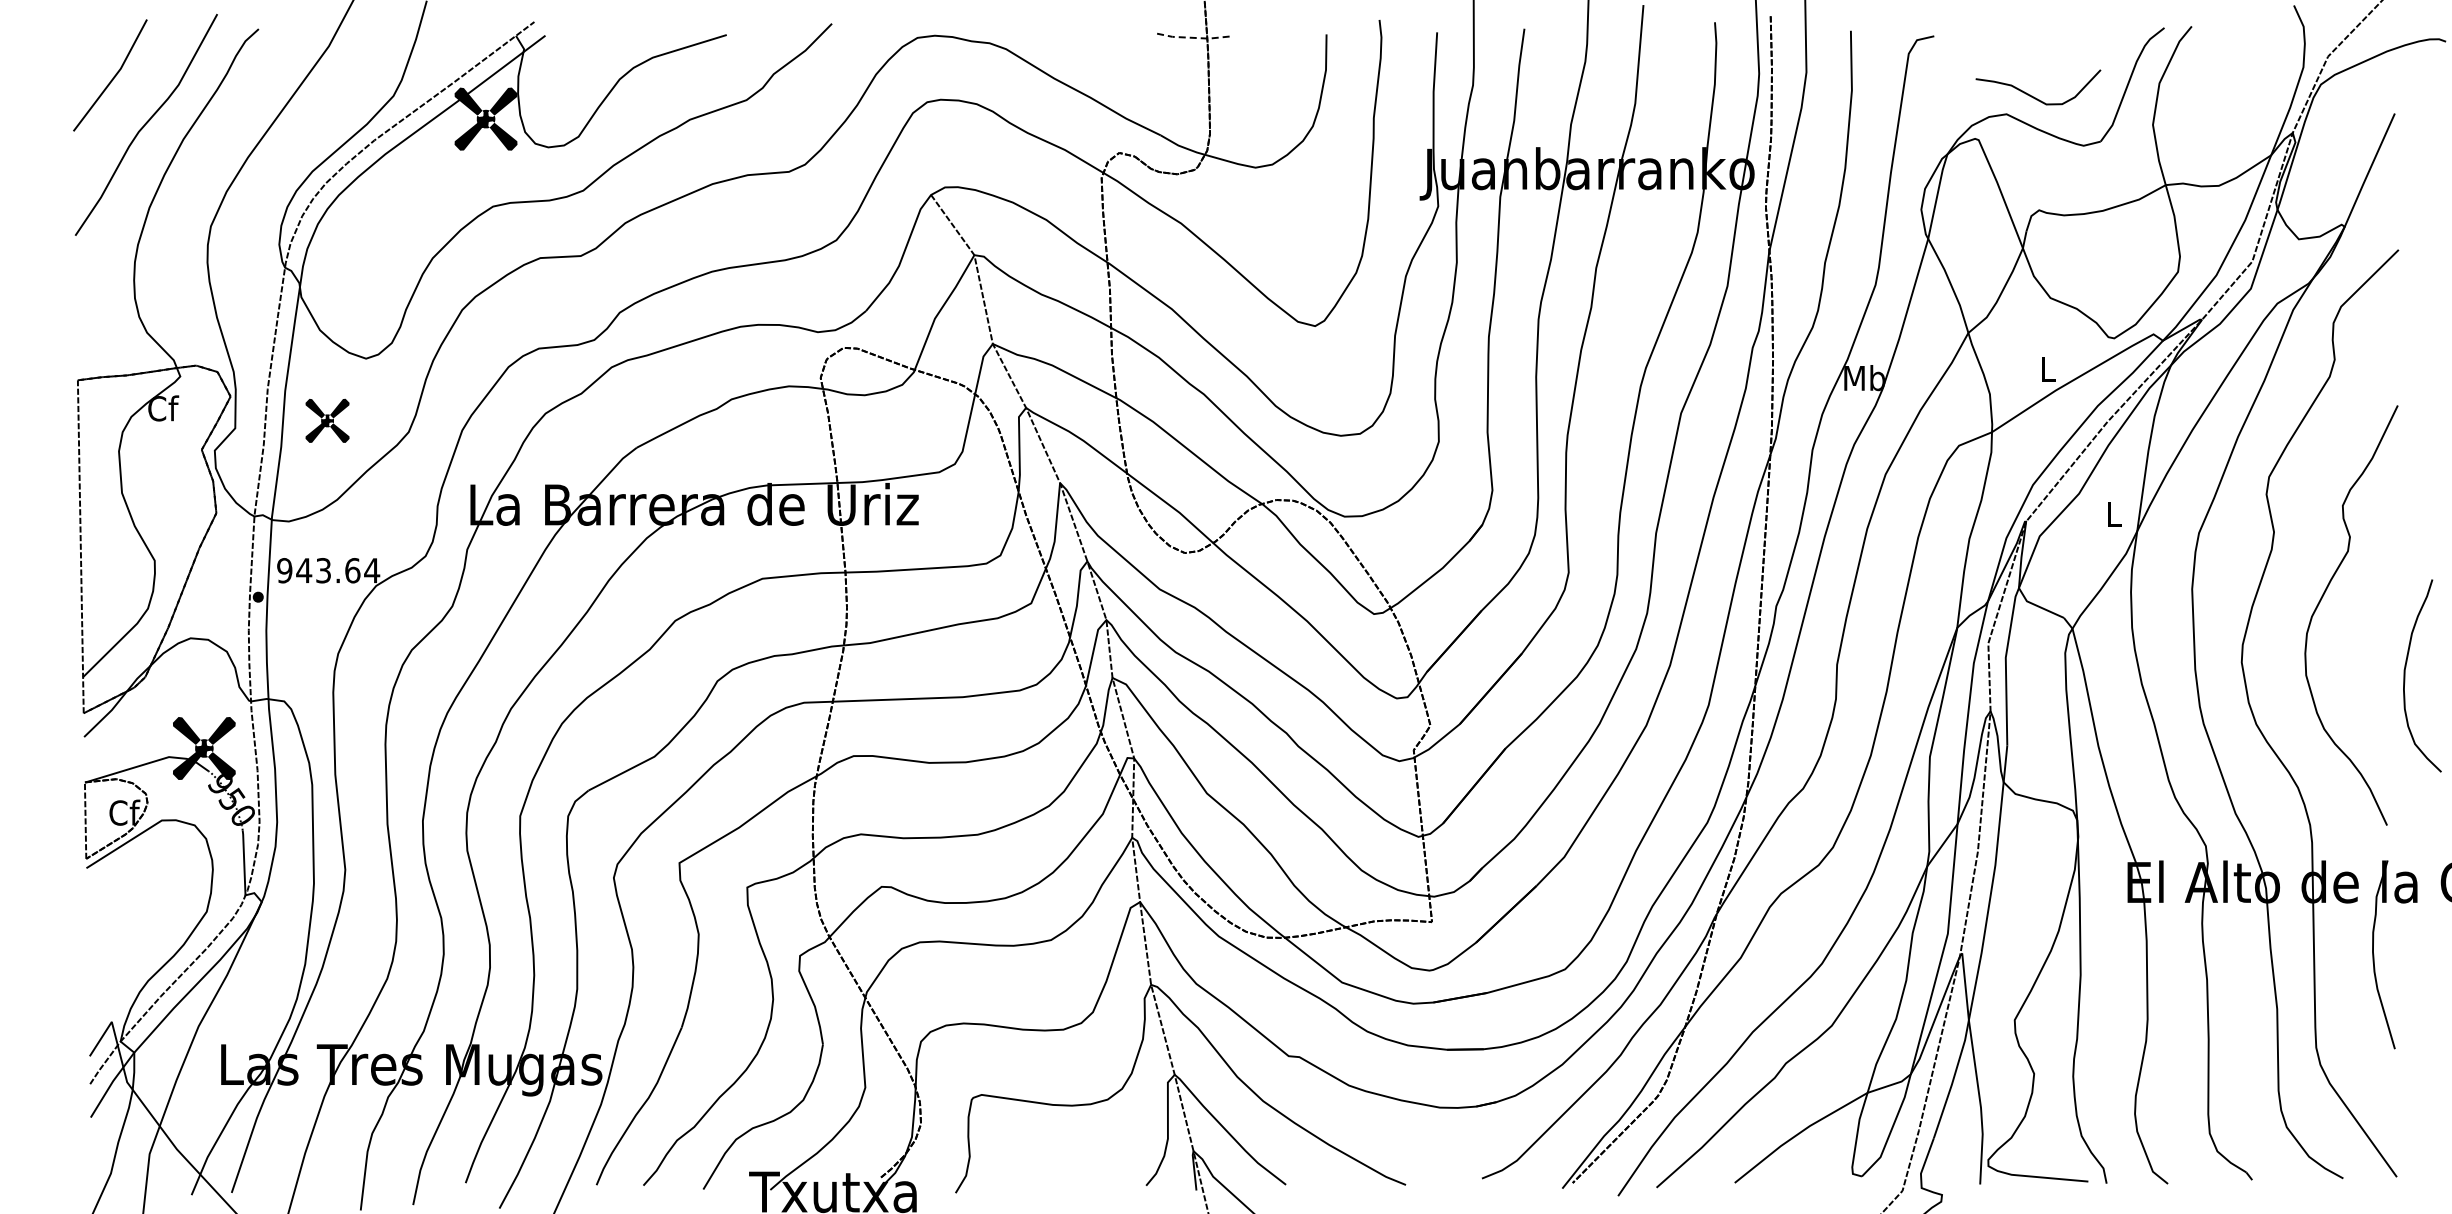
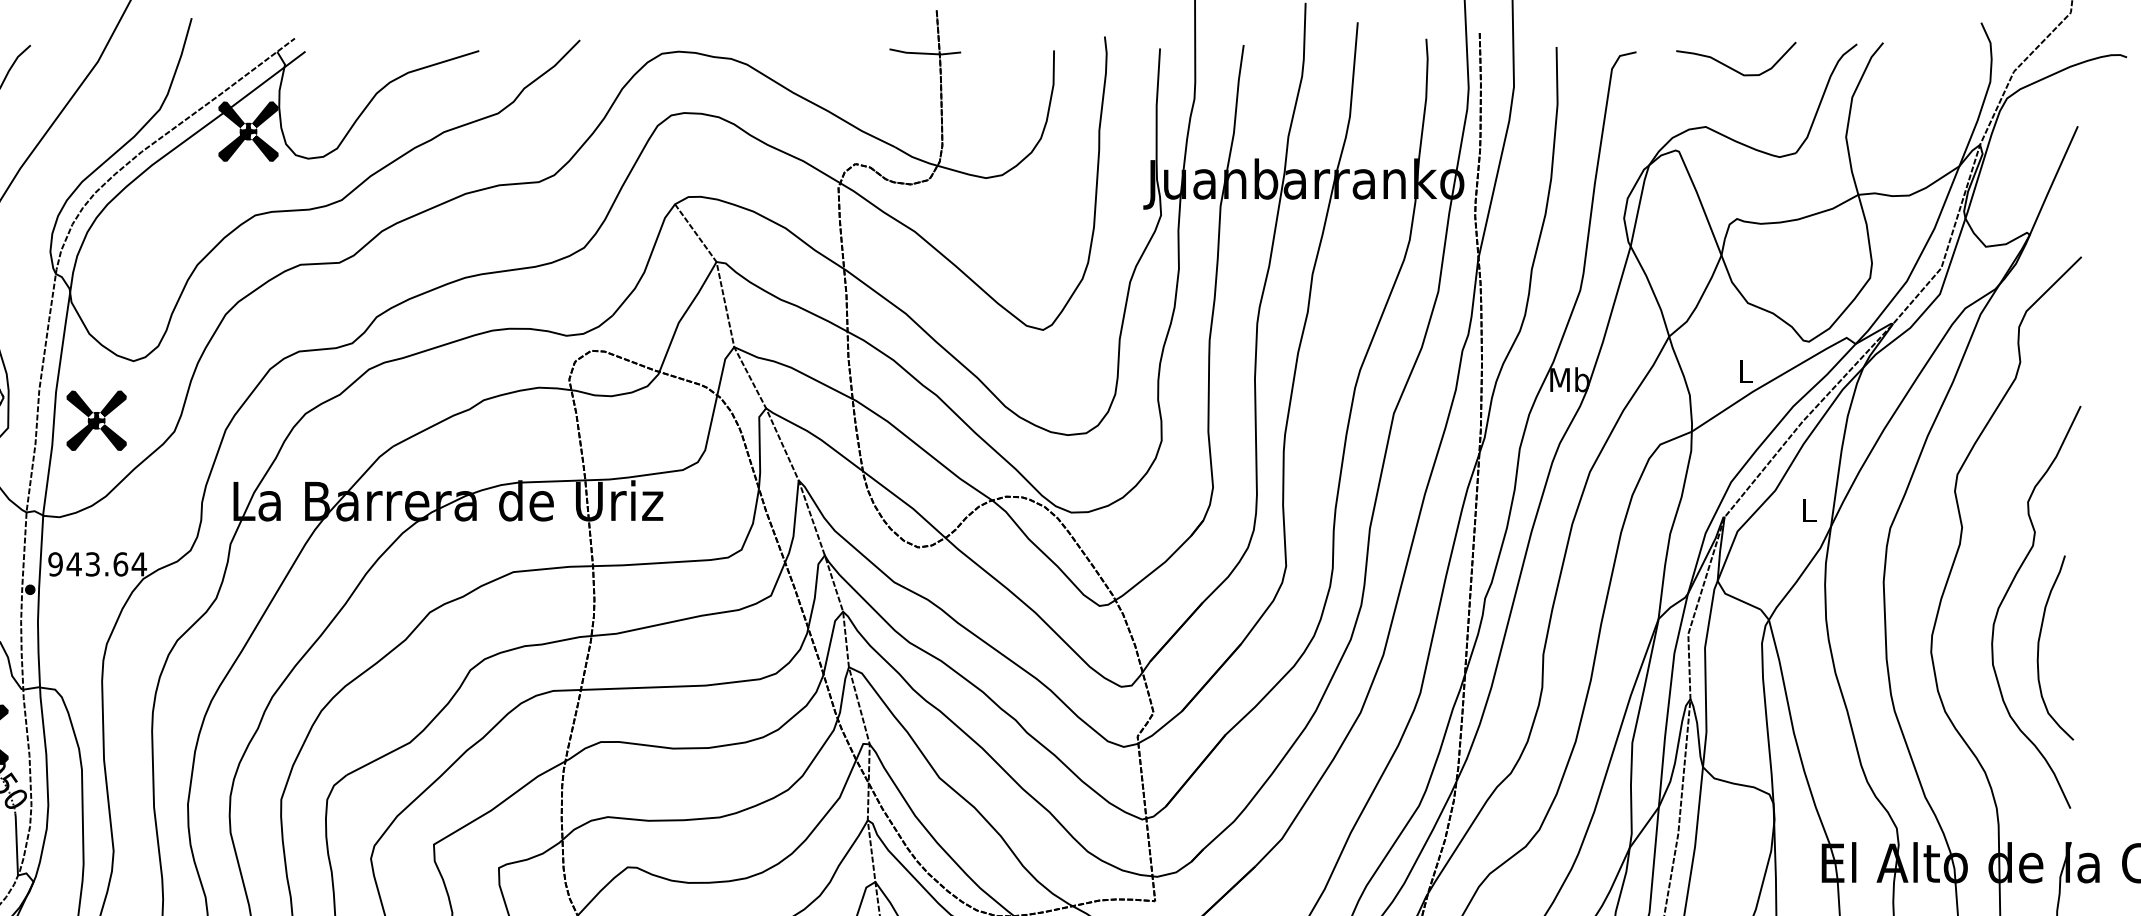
line: (1191, 37) -> (924, 53), dashed -> solid
curve: (2032, 95) -> (1730, 66), moved
part: (327, 420) -> (96, 420), size x1.43
curve: (2405, 675) -> (2039, 647), moved

